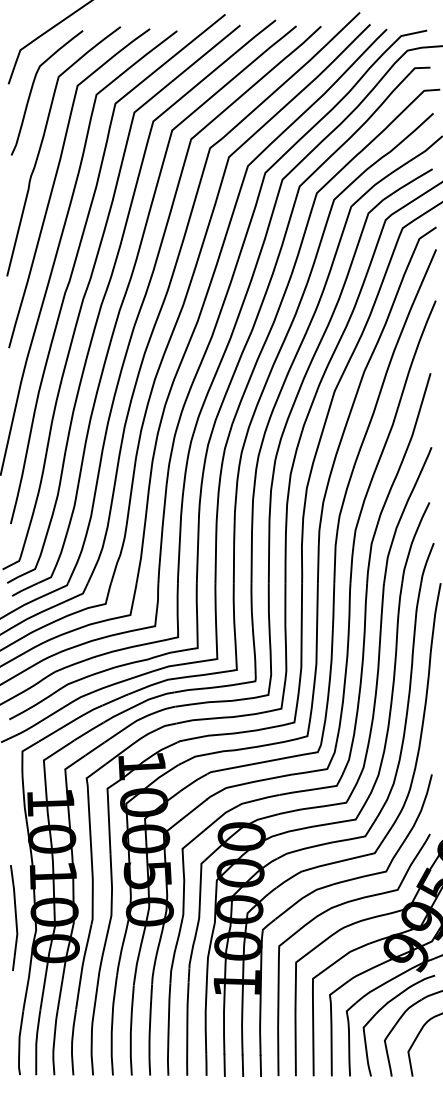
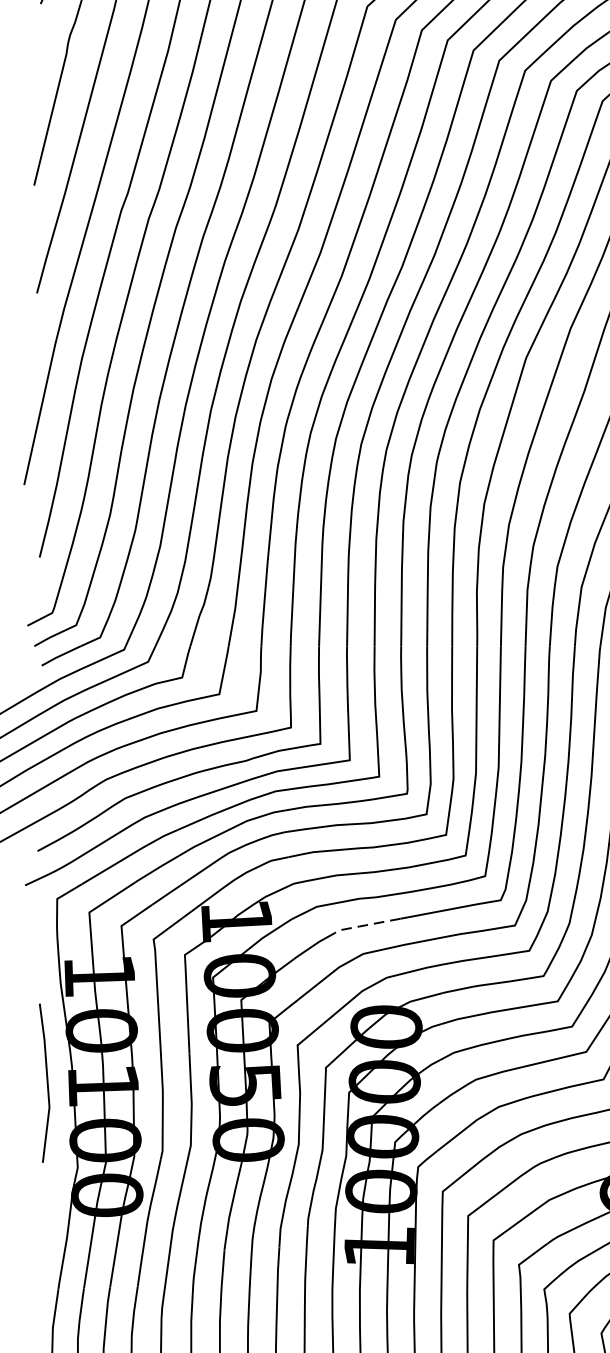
line: (227, 768) -> (365, 924), solid -> dashed
line: (15, 918) -> (46, 1083), moved

